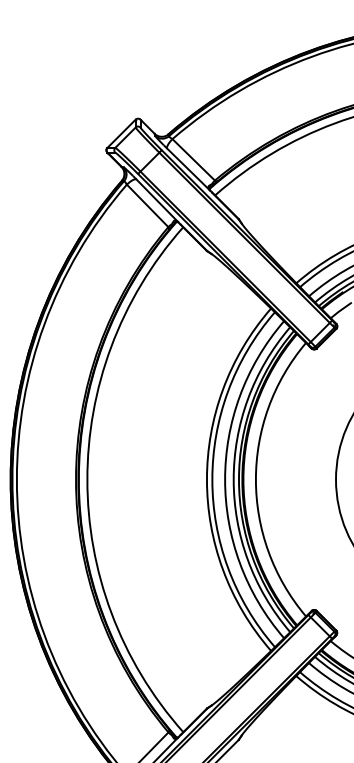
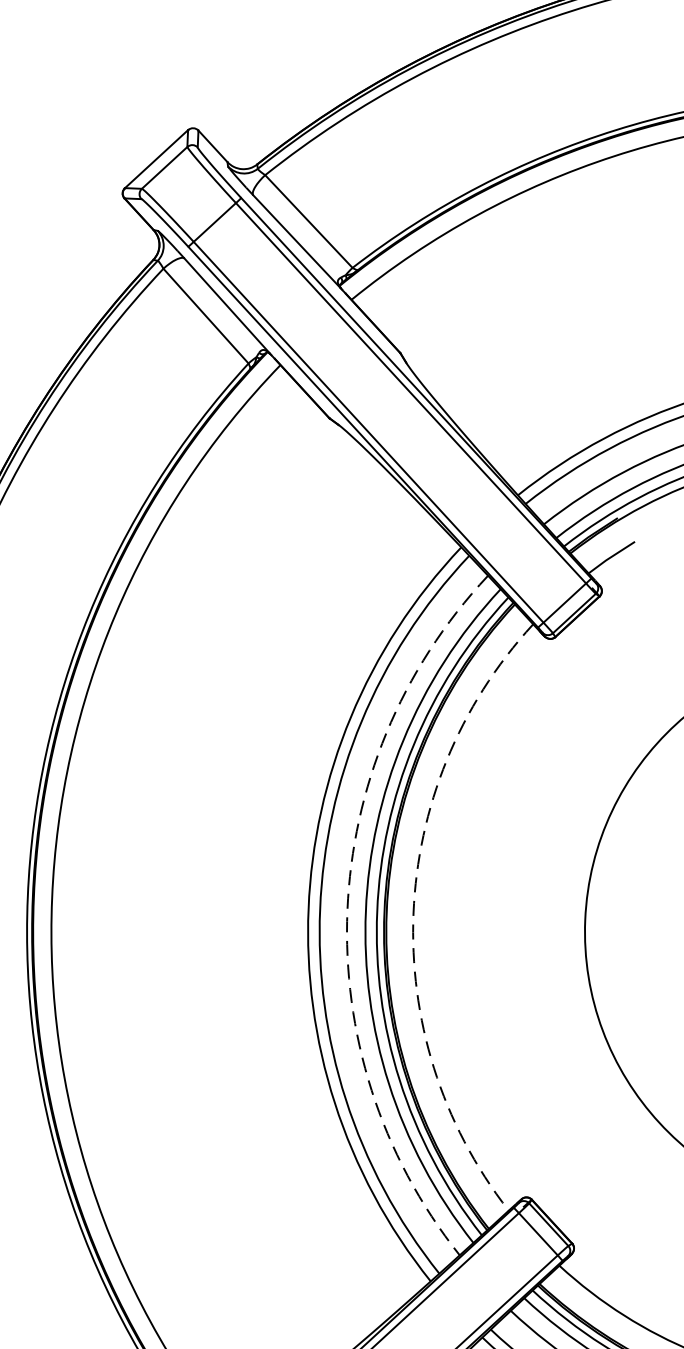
arc: (225, 479) -> (348, 909), solid -> dashed
arc: (255, 479) -> (412, 912), solid -> dashed

